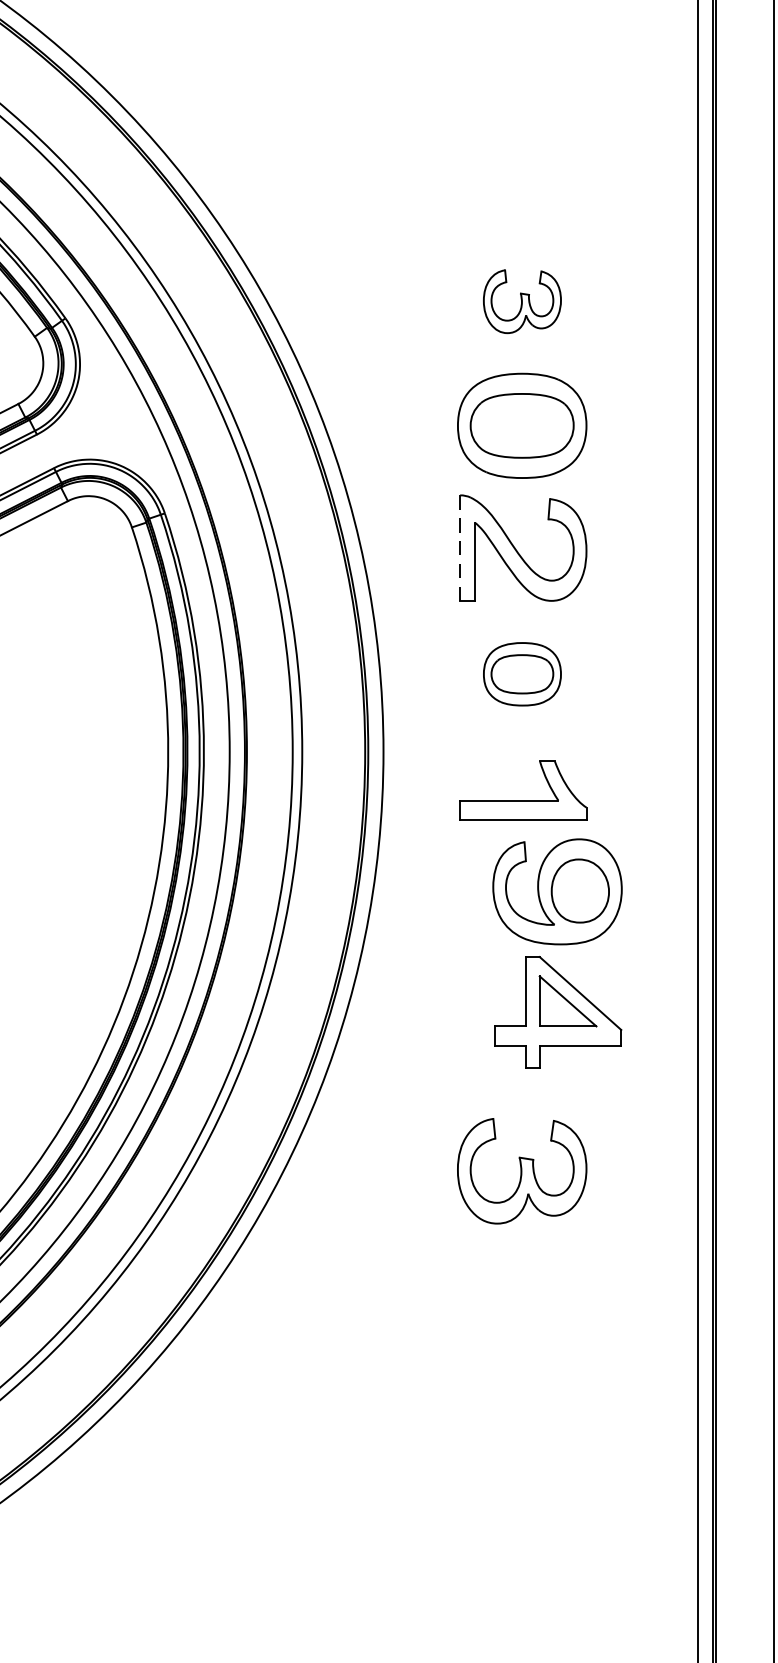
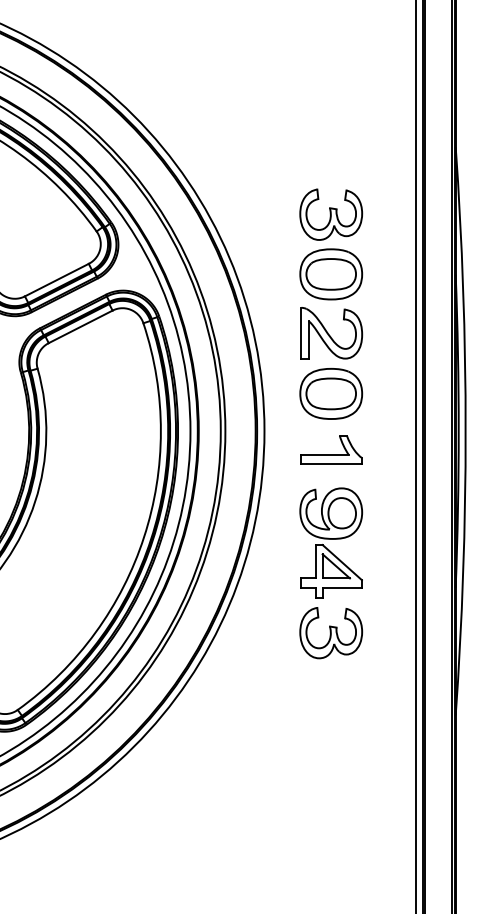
part: (522, 301) -> (331, 214), size x1.67
line: (460, 546) -> (301, 332), dashed -> solid
part: (522, 673) -> (331, 393), size x1.67
part: (558, 951) -> (331, 542), moved

